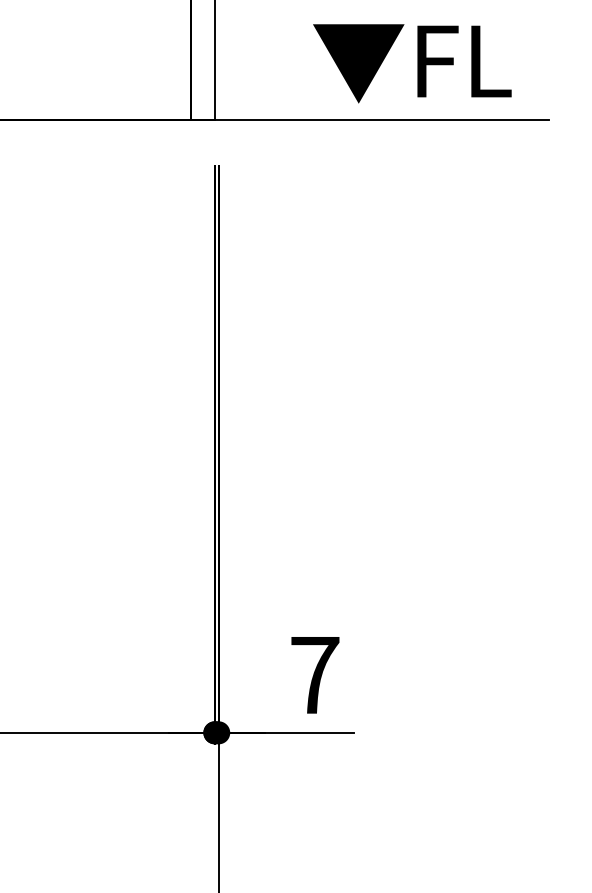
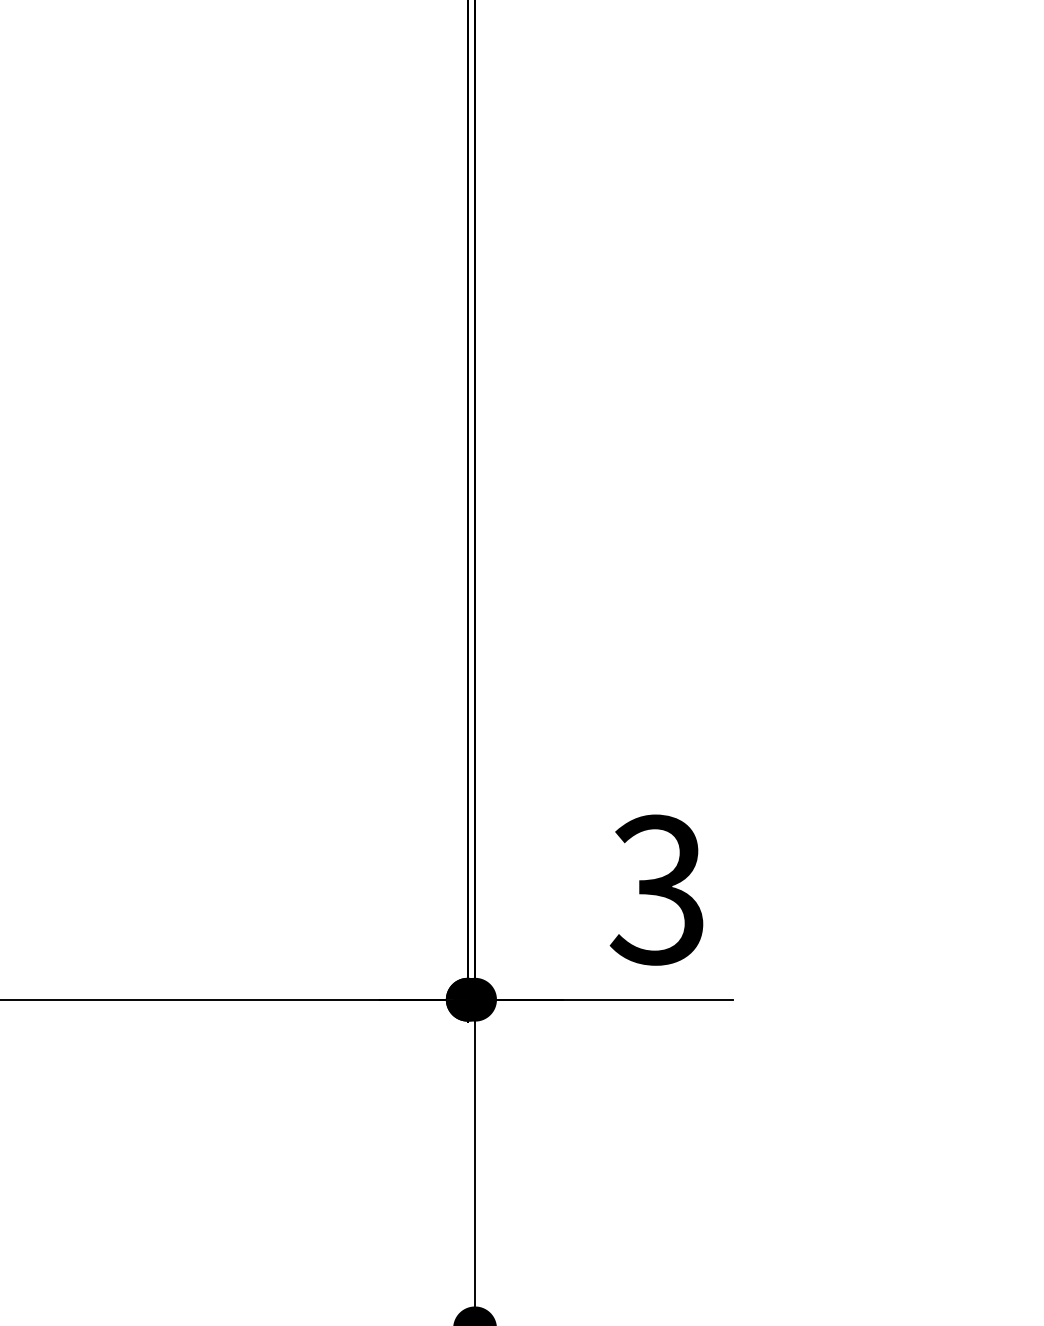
text: (314, 674) -> (657, 888), 7 -> 3

